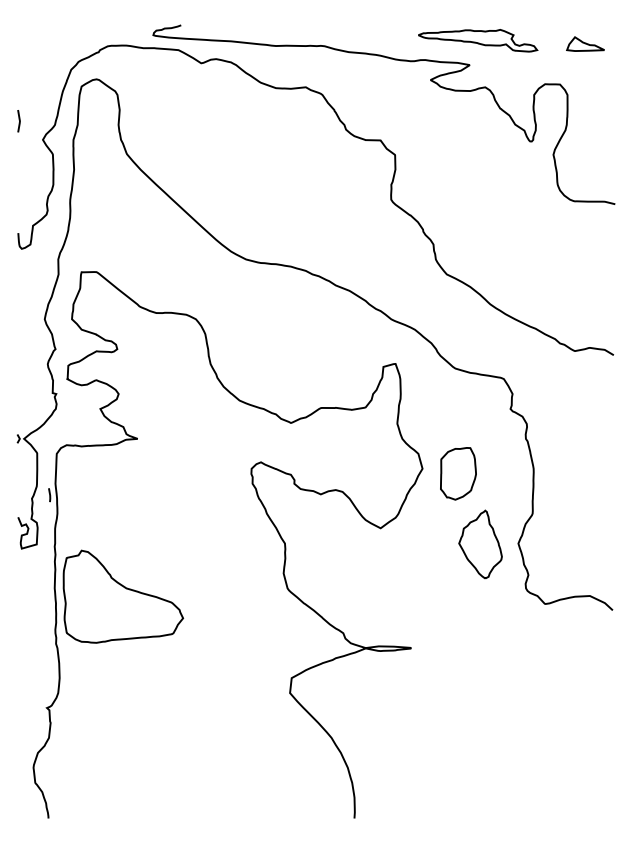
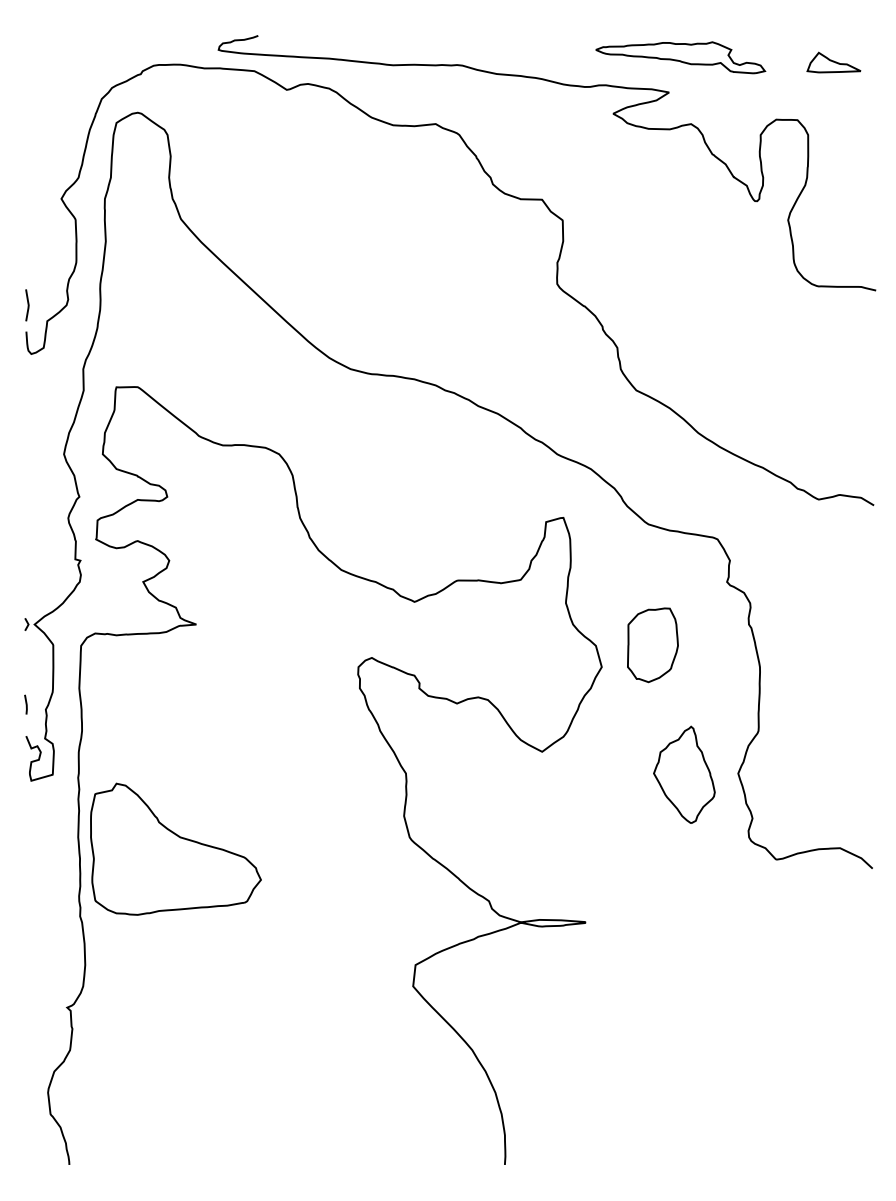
line: (19, 121) -> (27, 305), moved
part: (458, 473) -> (652, 645), moved
line: (49, 495) -> (25, 704), moved

